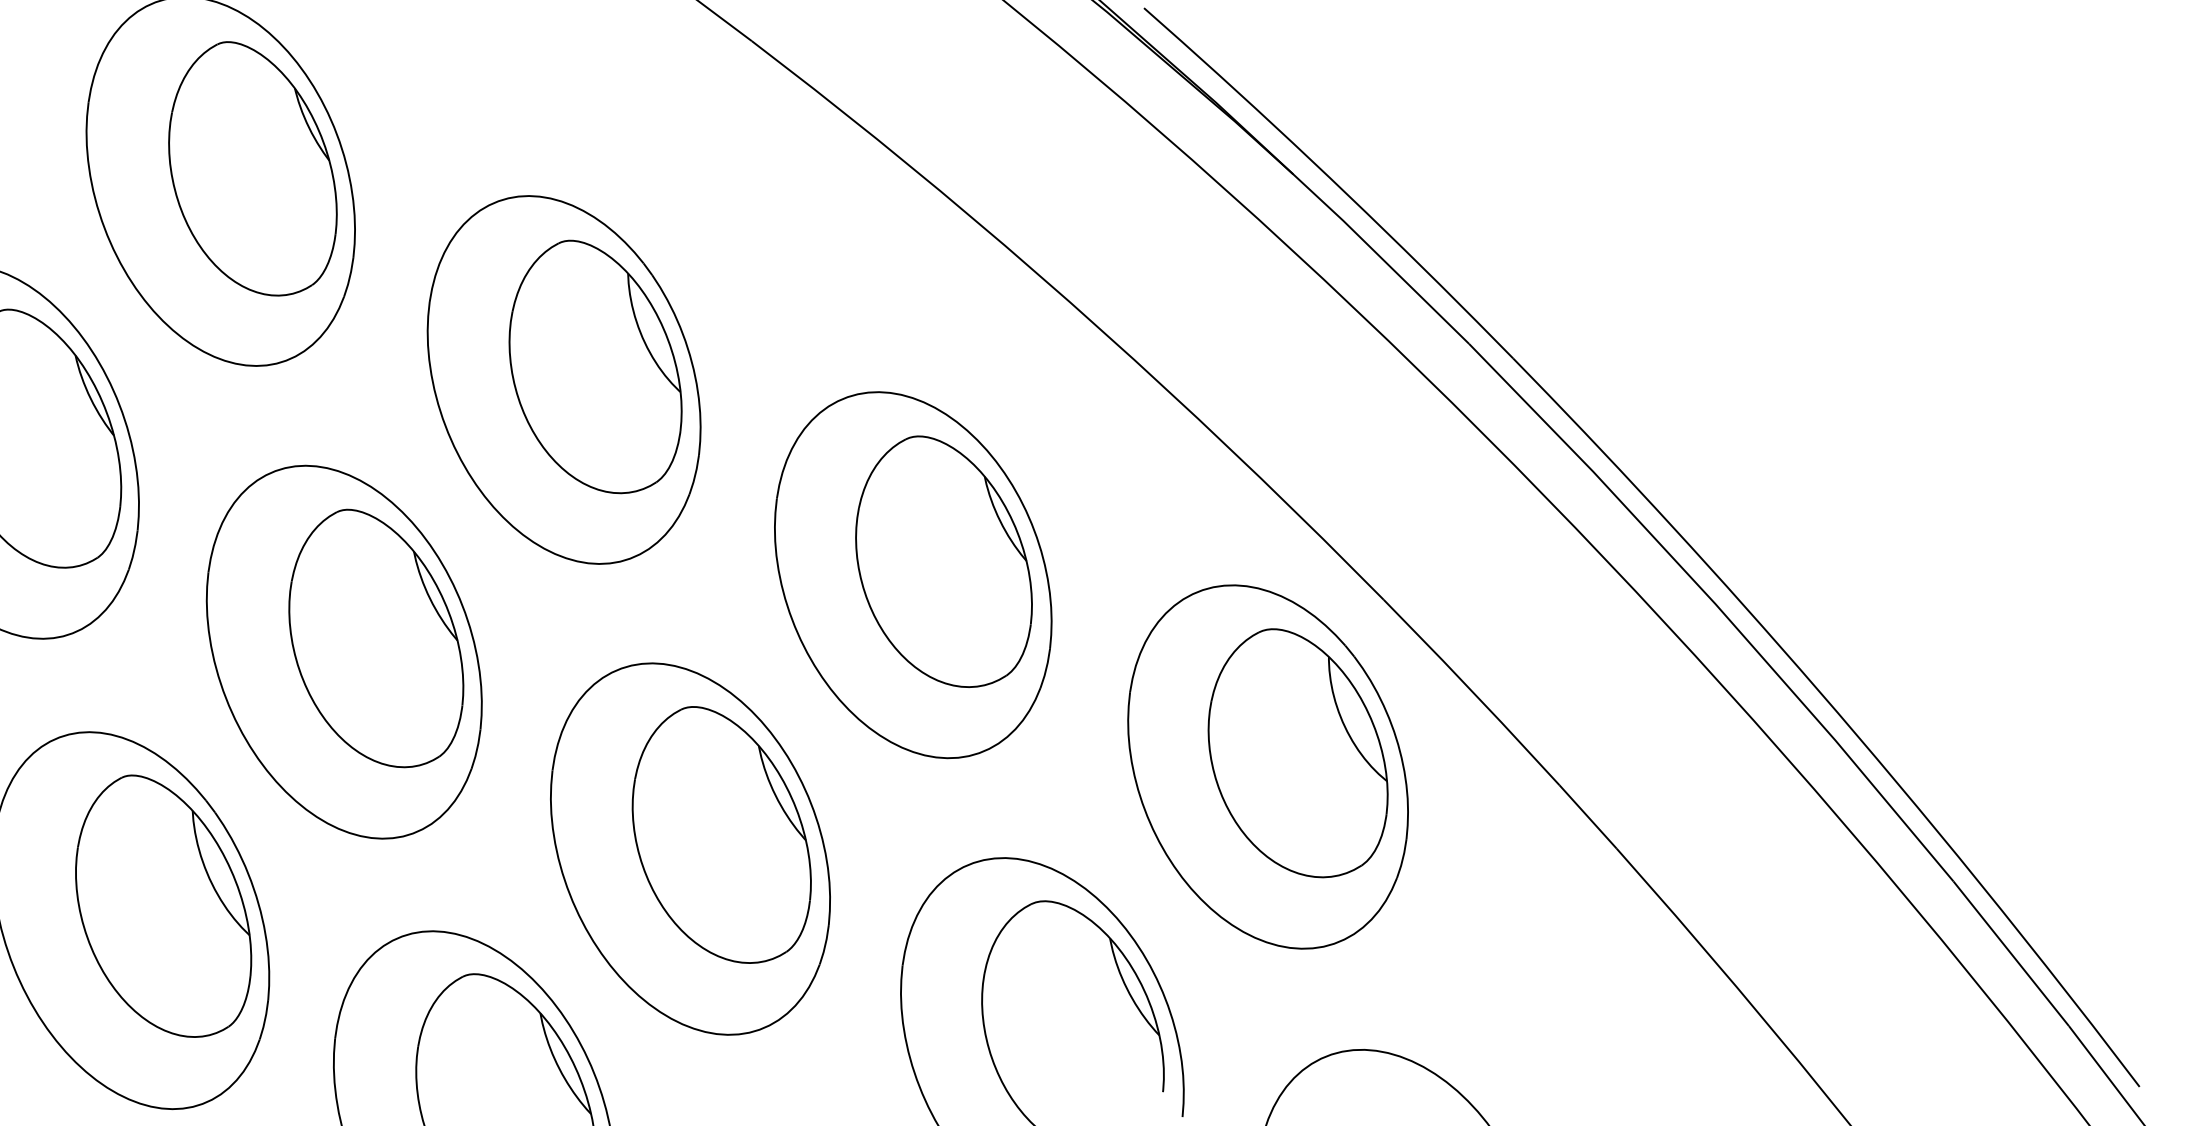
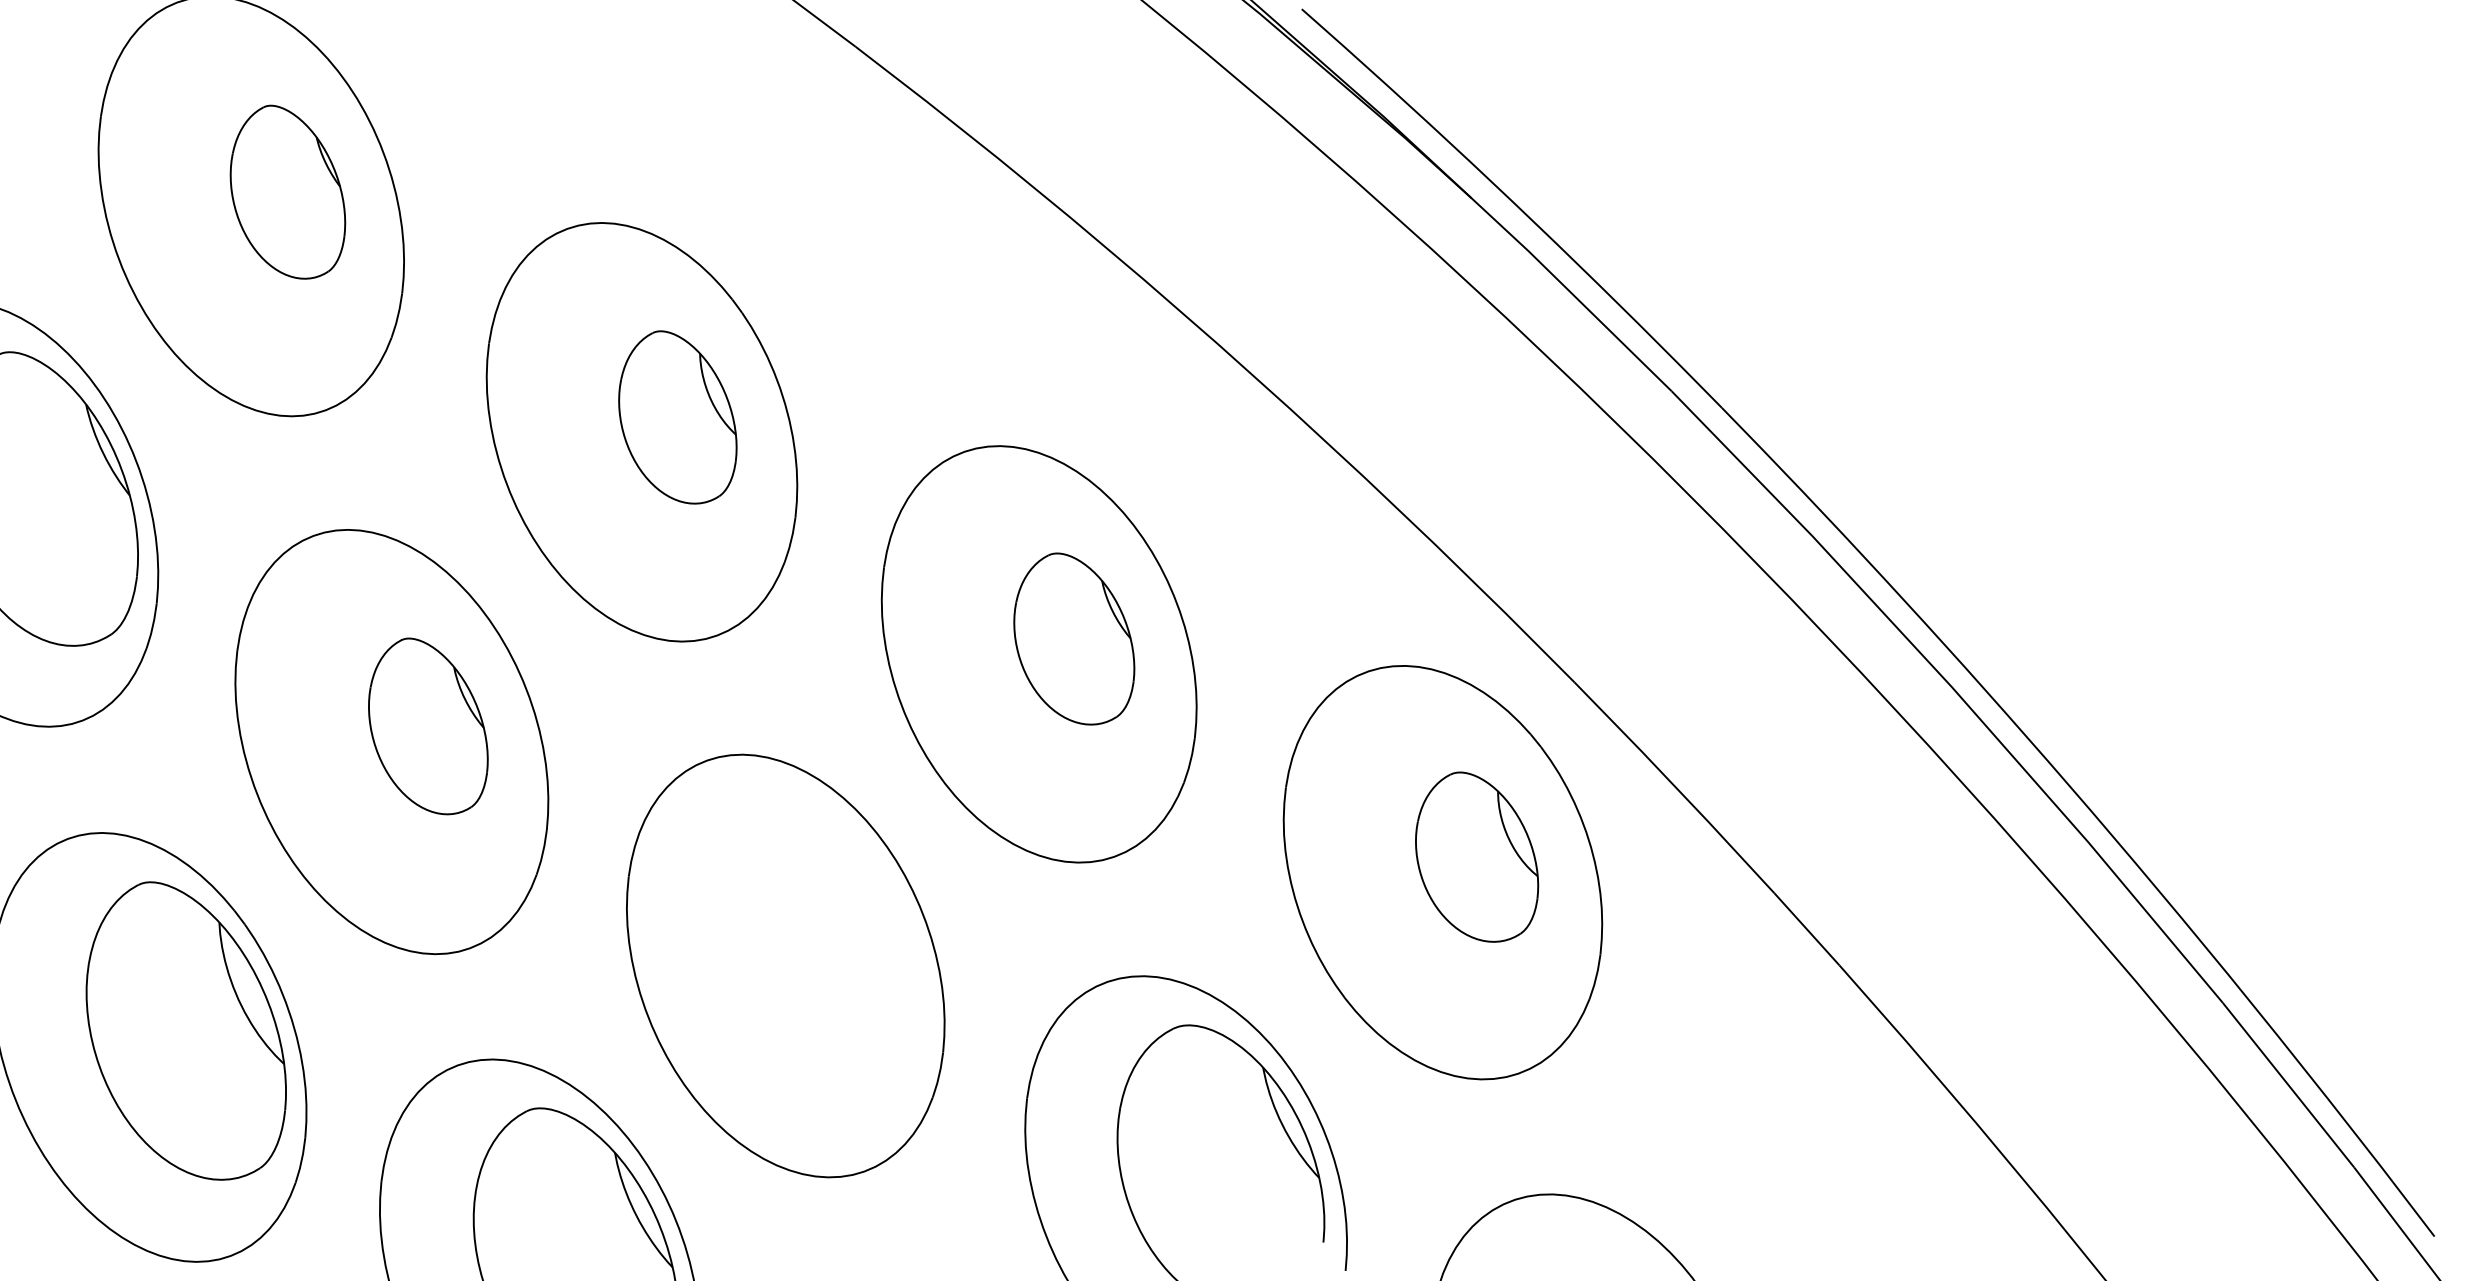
part: (252, 169) -> (287, 192), size x0.6
part: (595, 367) -> (677, 417), size x0.6
part: (944, 561) -> (1074, 638), size x0.6
part: (376, 638) -> (428, 726), size x0.6
part: (1297, 753) -> (1476, 857), size x0.6
part: (721, 834) -> (821, 949), removed

